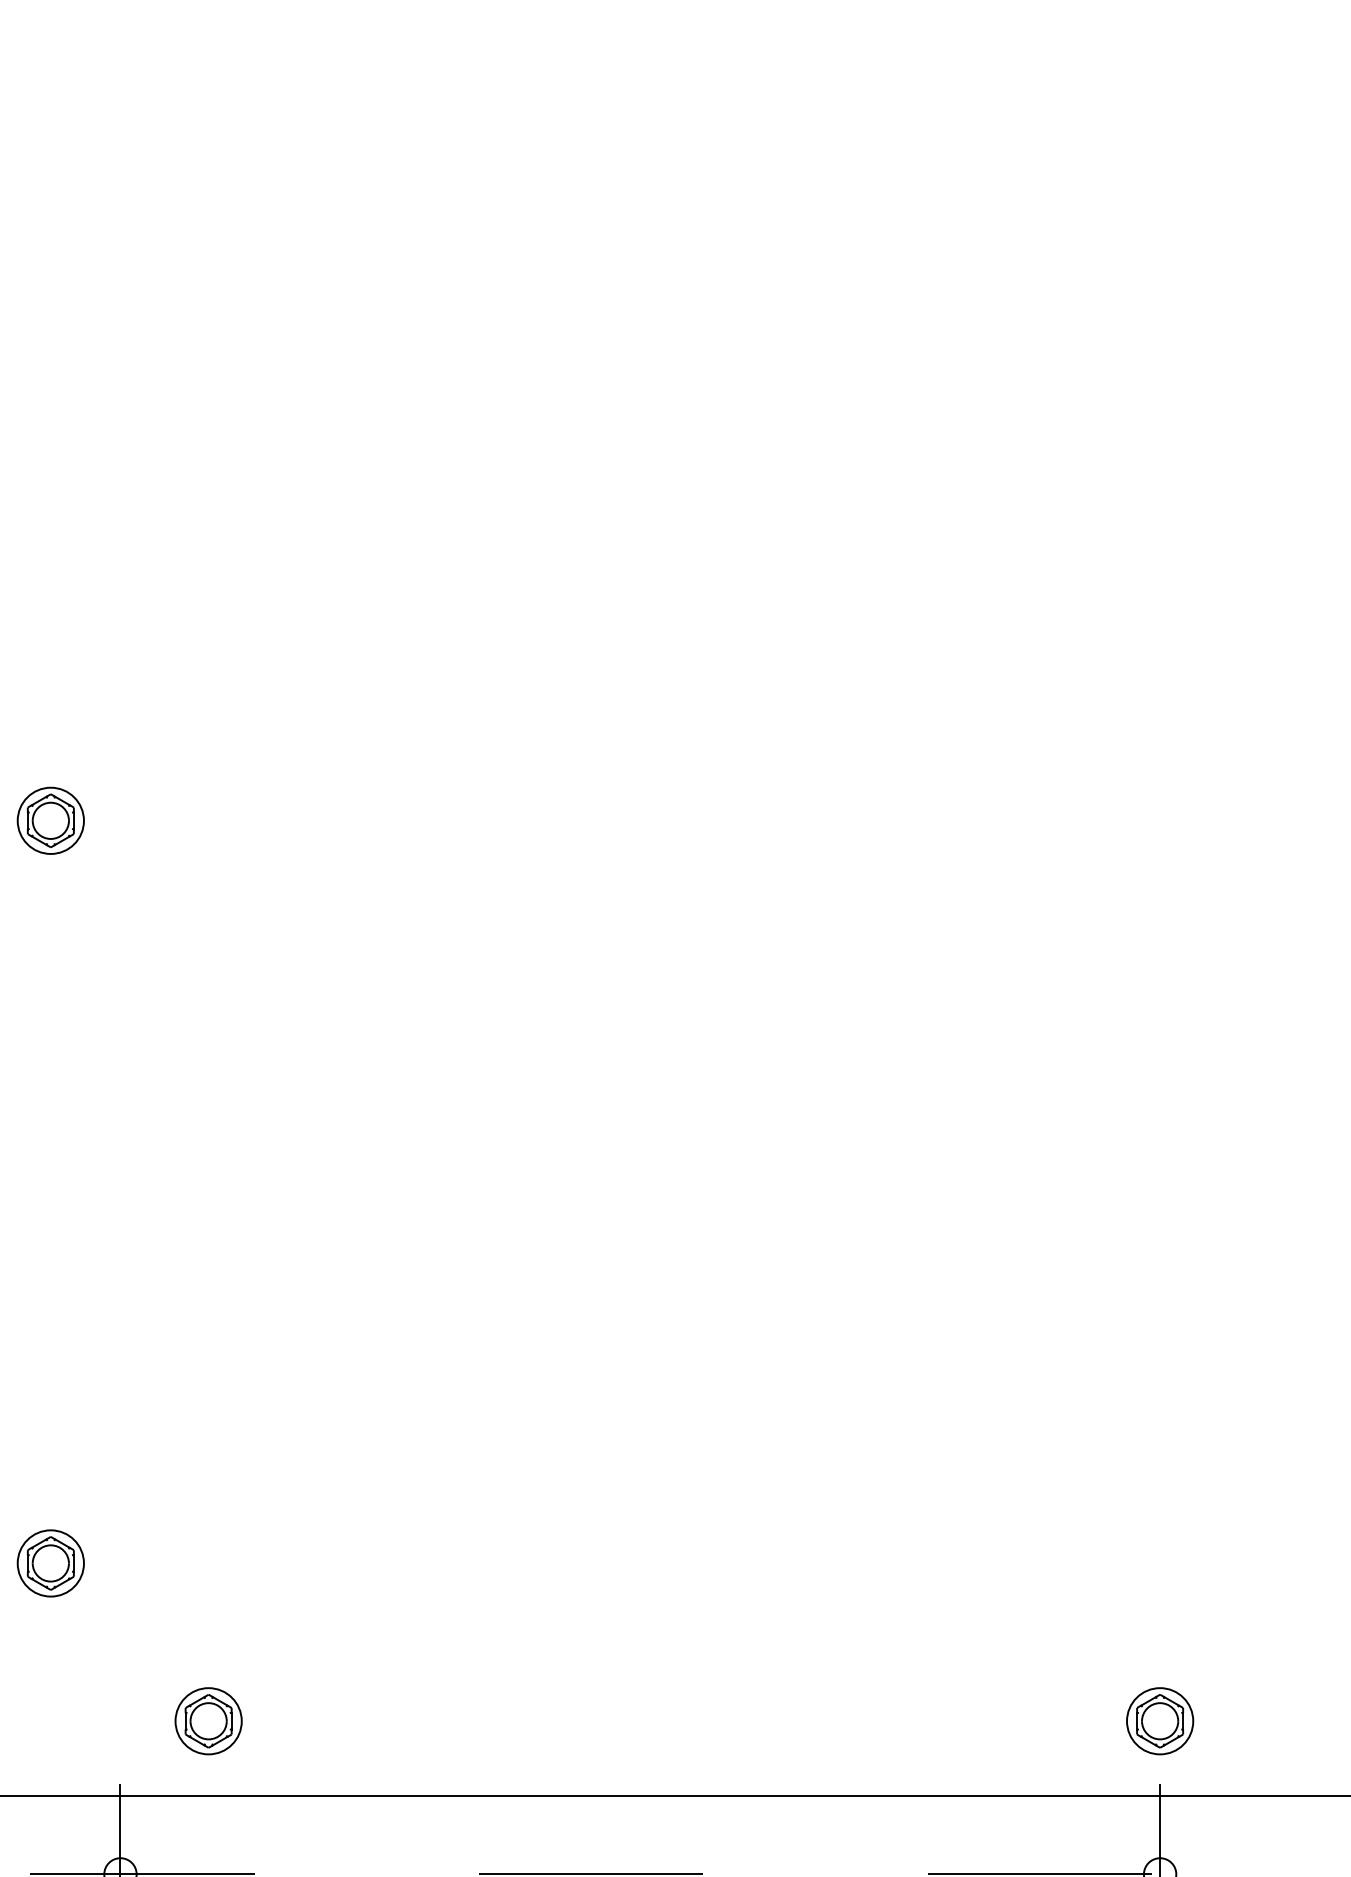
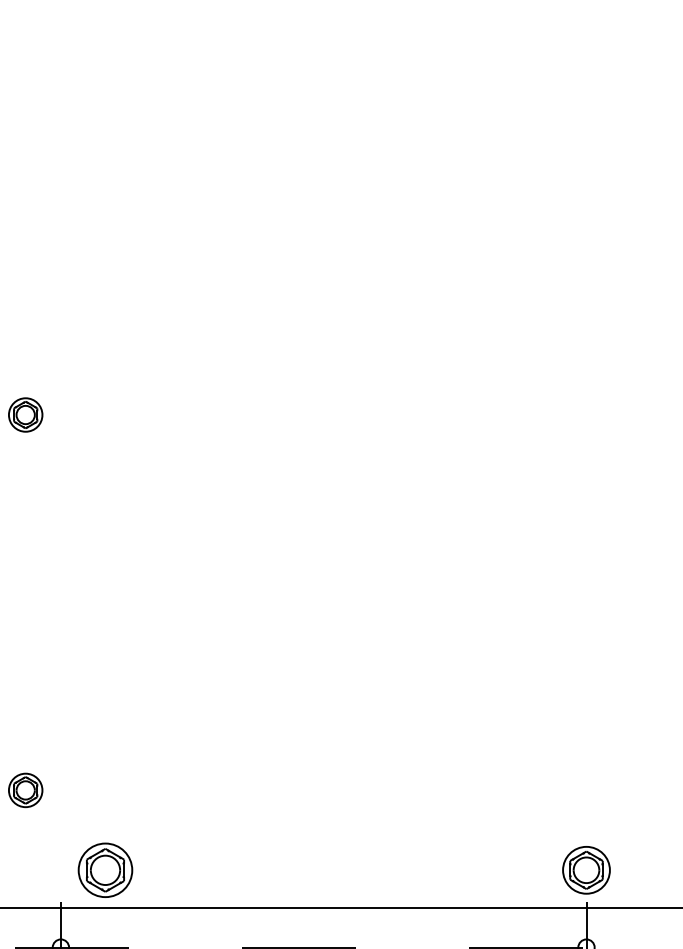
part: (208, 1719) -> (105, 869), size x1.6
part: (1160, 1719) -> (586, 869), size x1.4

